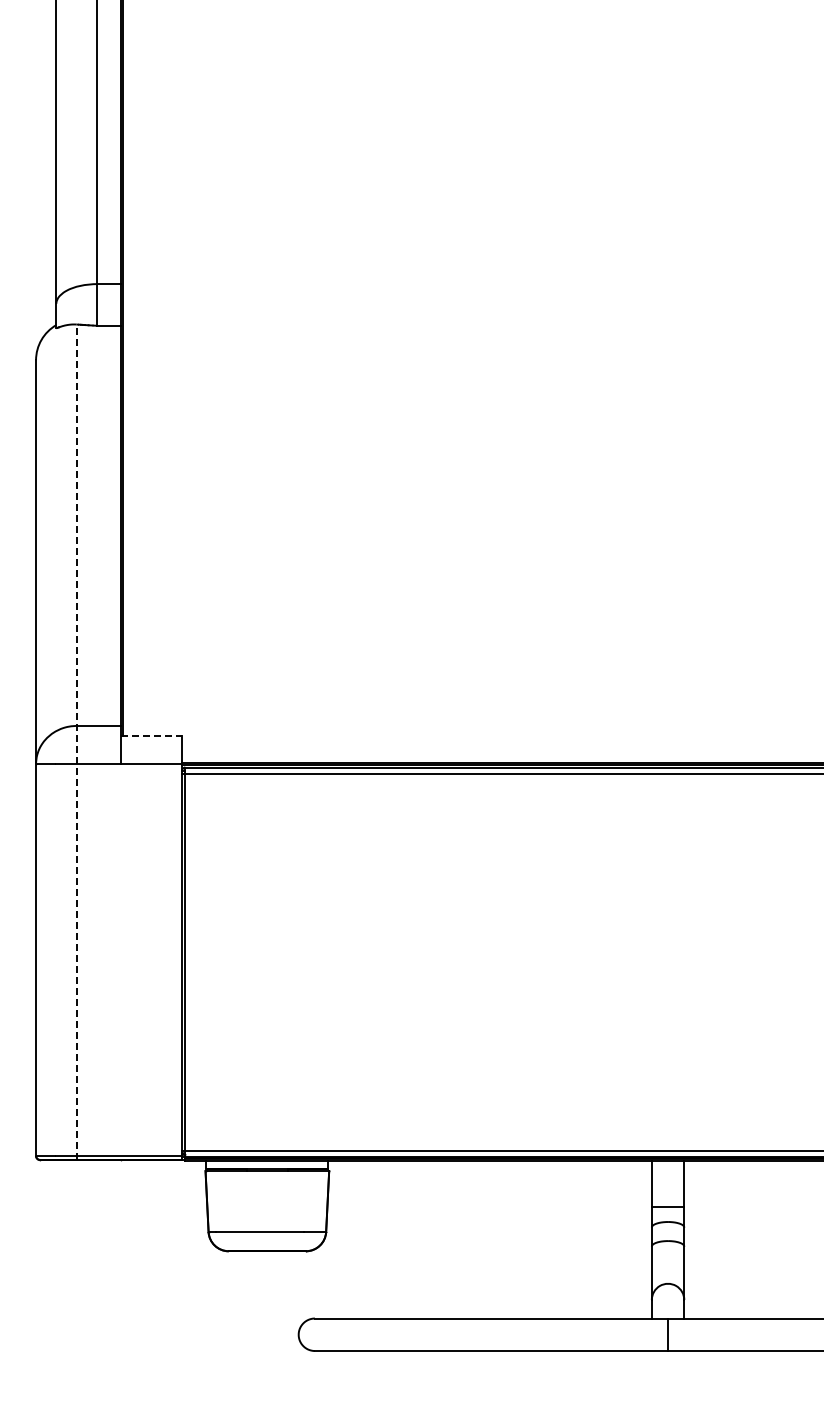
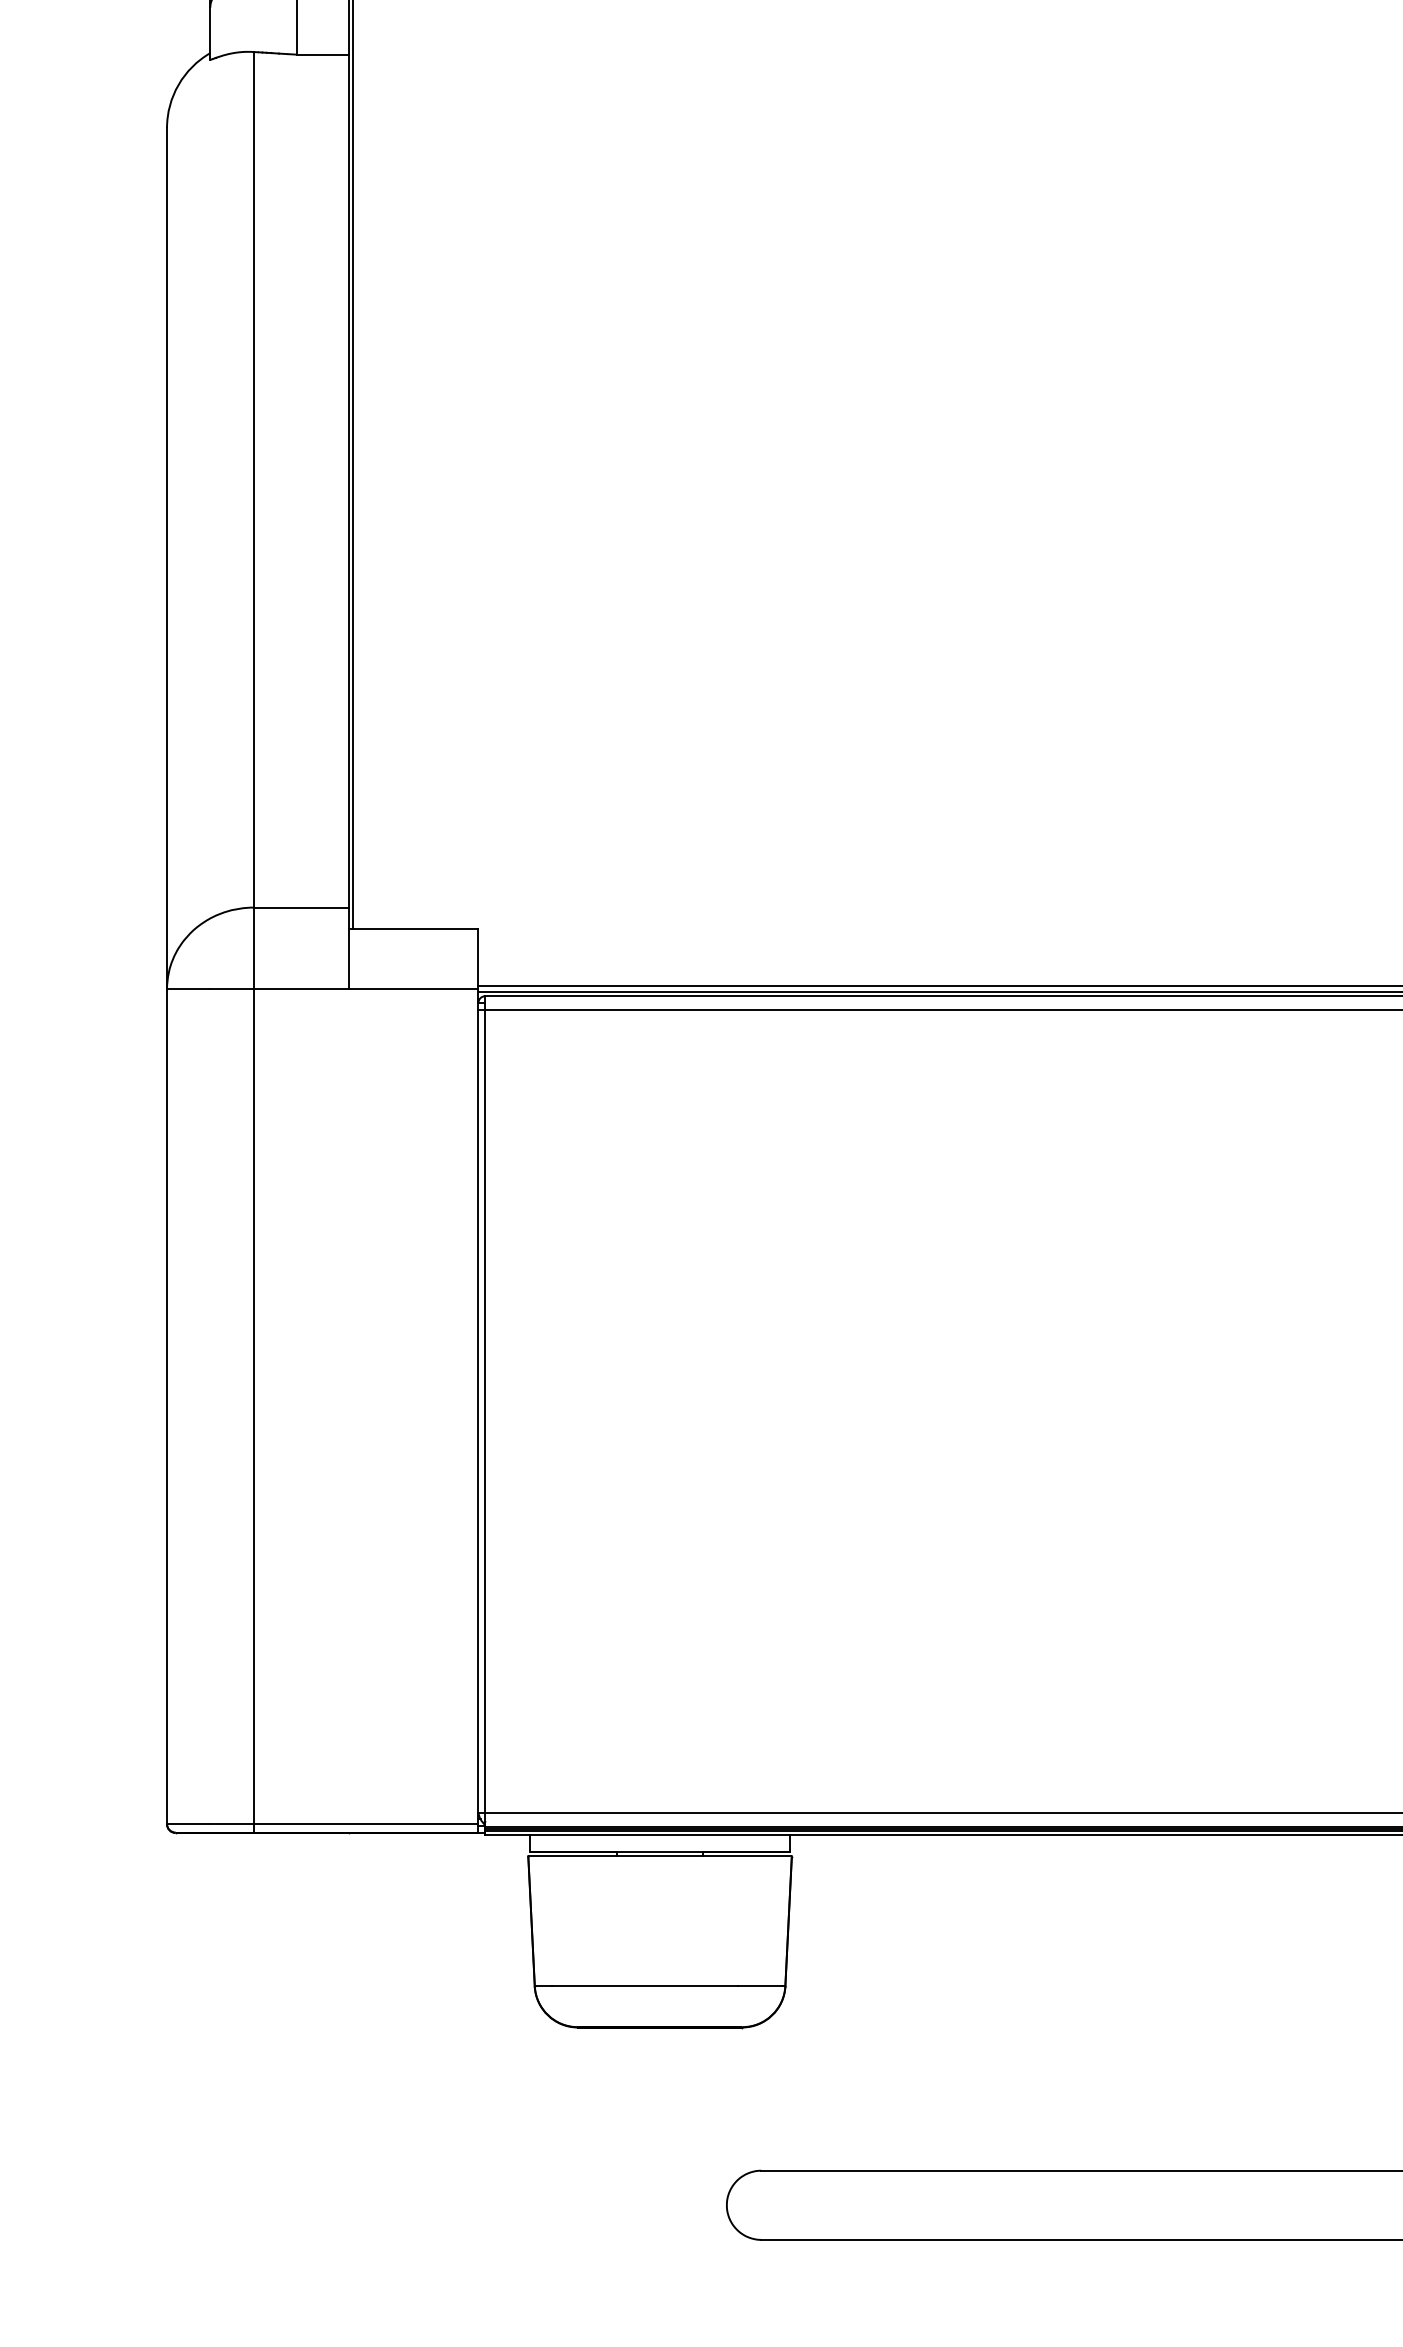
line: (152, 735) -> (415, 927), dashed -> solid
line: (76, 742) -> (253, 942), dashed -> solid

